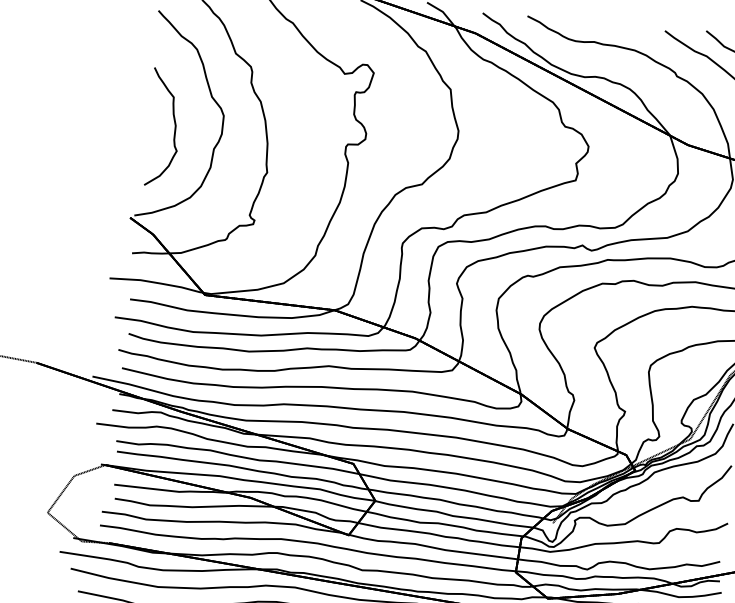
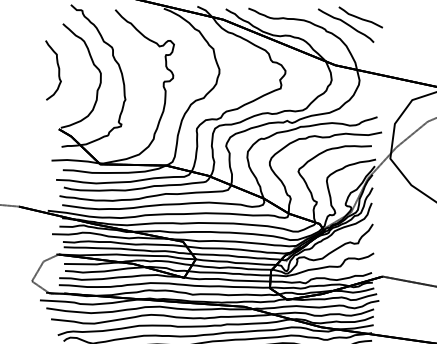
part: (164, 128) -> (53, 70), moved

